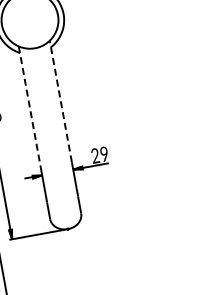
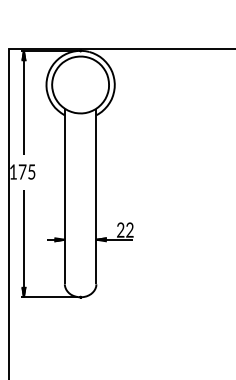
line: (60, 101) -> (96, 170), dashed -> solid
line: (29, 107) -> (64, 170), dashed -> solid
text: (104, 154) -> (129, 230), 29 -> 22

